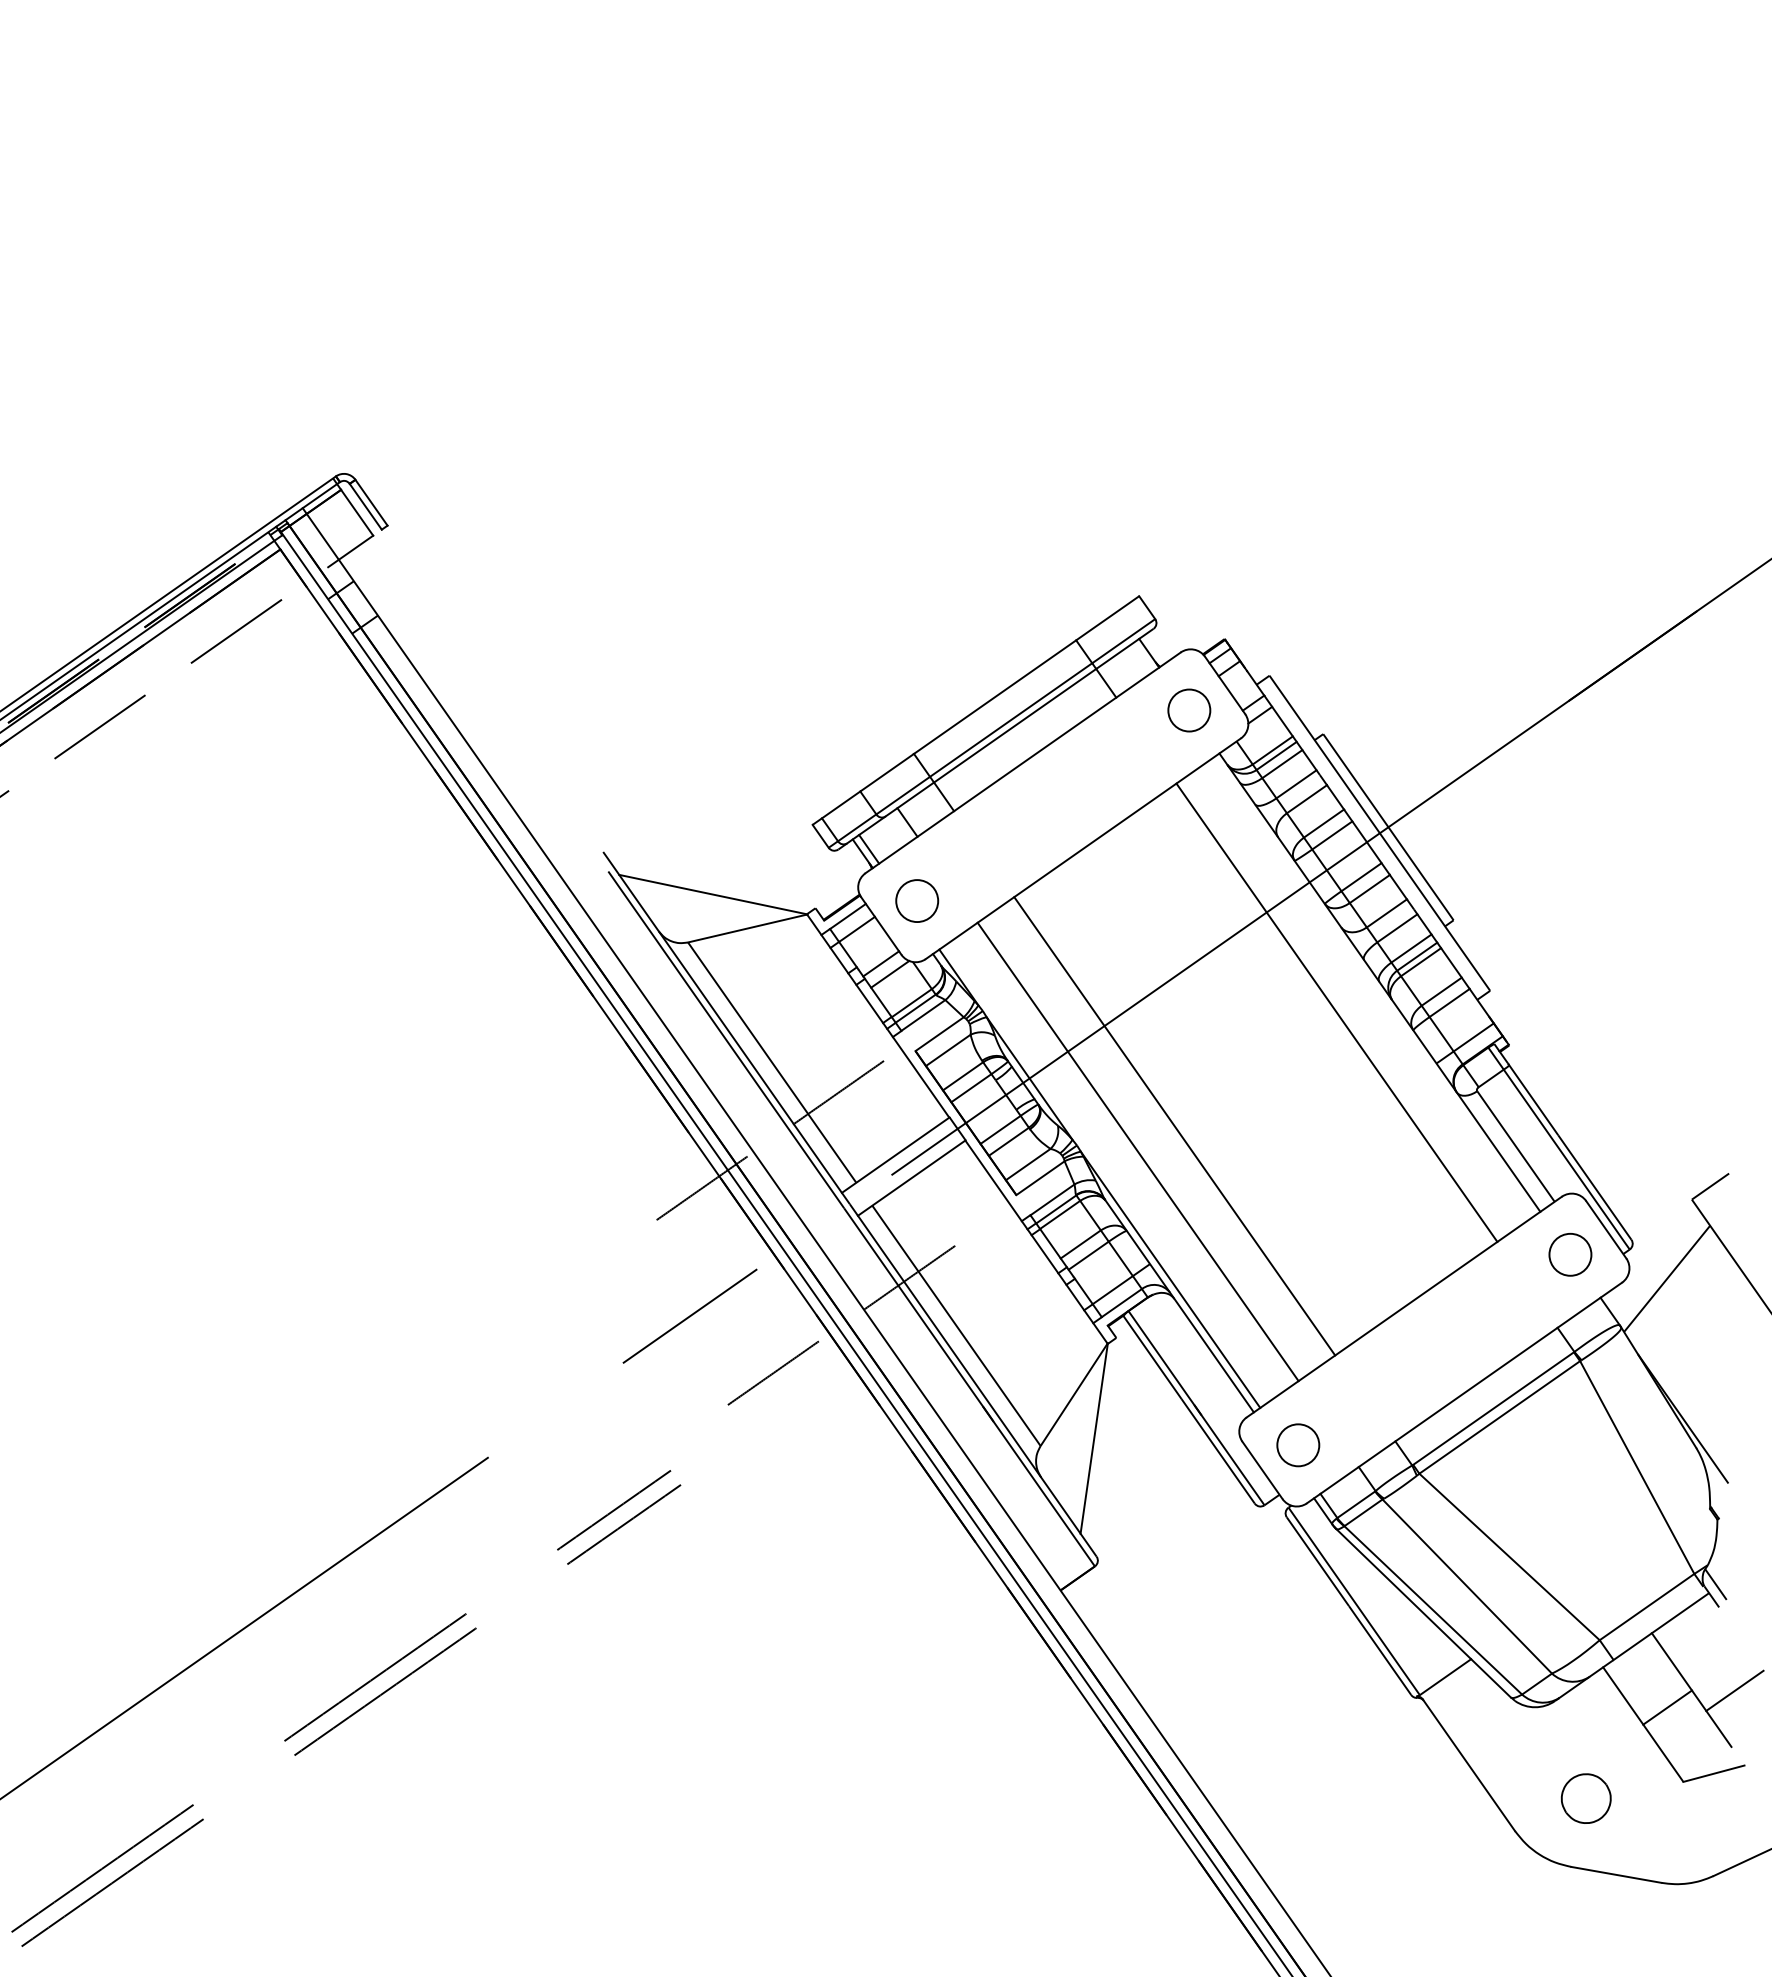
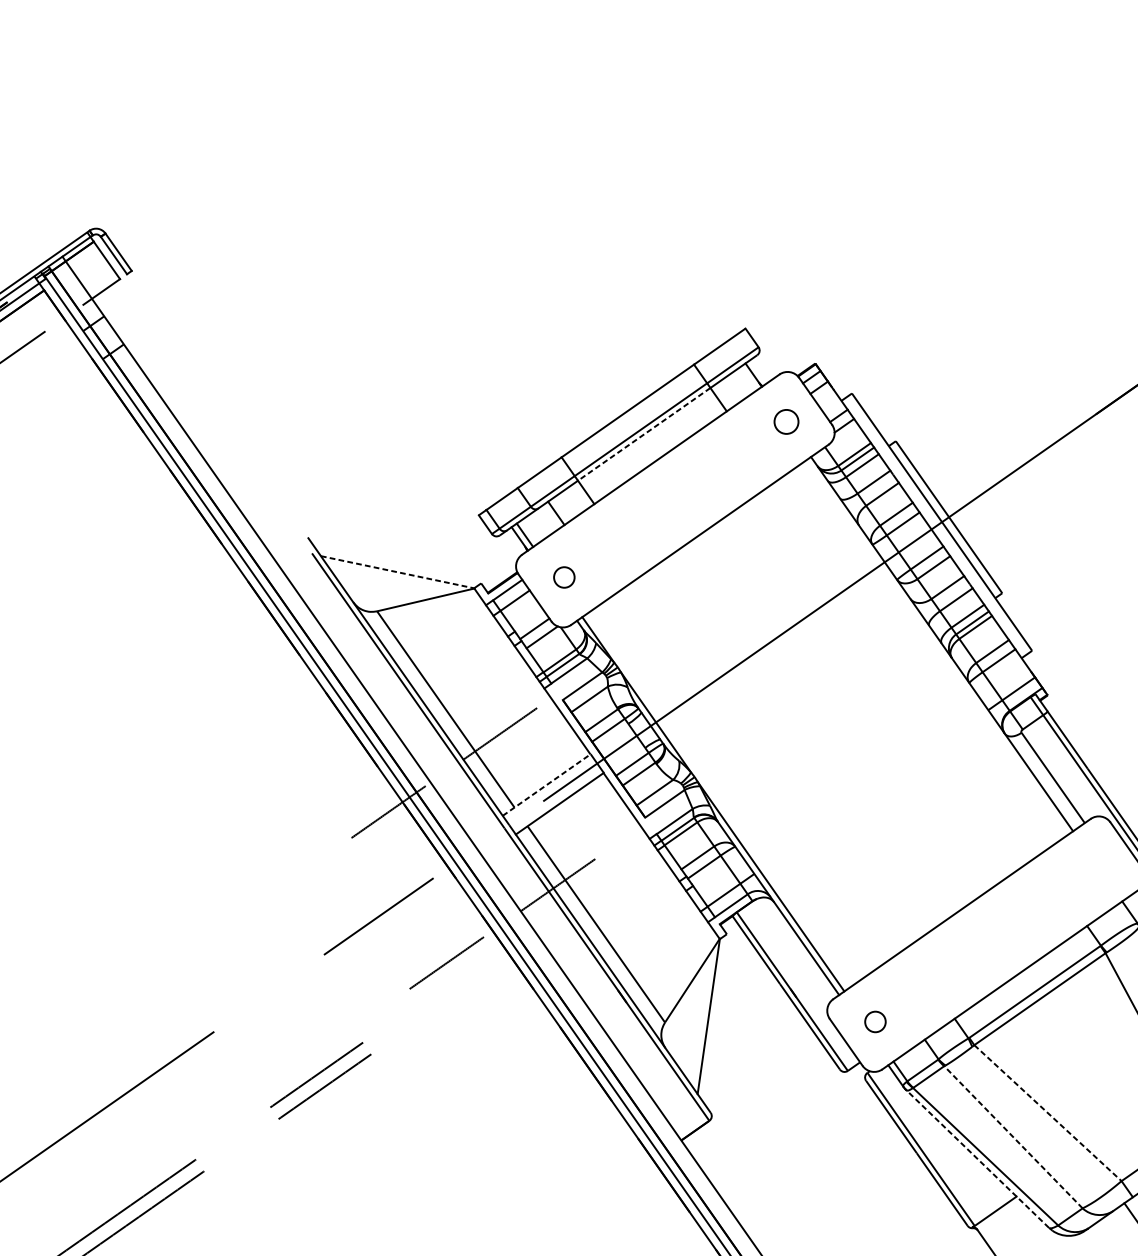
circle: (1189, 710) -> (786, 421), size x0.7
line: (1015, 725) -> (644, 434), solid -> dashed
line: (713, 894) -> (397, 572), solid -> dashed
circle: (917, 900) -> (564, 577), size x0.6
line: (1336, 1012) -> (906, 668), removed
line: (1174, 1126) -> (774, 761), removed
line: (1137, 1151) -> (744, 782), removed
line: (895, 1155) -> (546, 785), solid -> dashed
circle: (1570, 1254) -> (1097, 866), removed
circle: (1298, 1445) -> (875, 1022), size x0.6
line: (1509, 1556) -> (1047, 1112), solid -> dashed
line: (1466, 1586) -> (1012, 1137), solid -> dashed
line: (1423, 1613) -> (977, 1159), solid -> dashed

